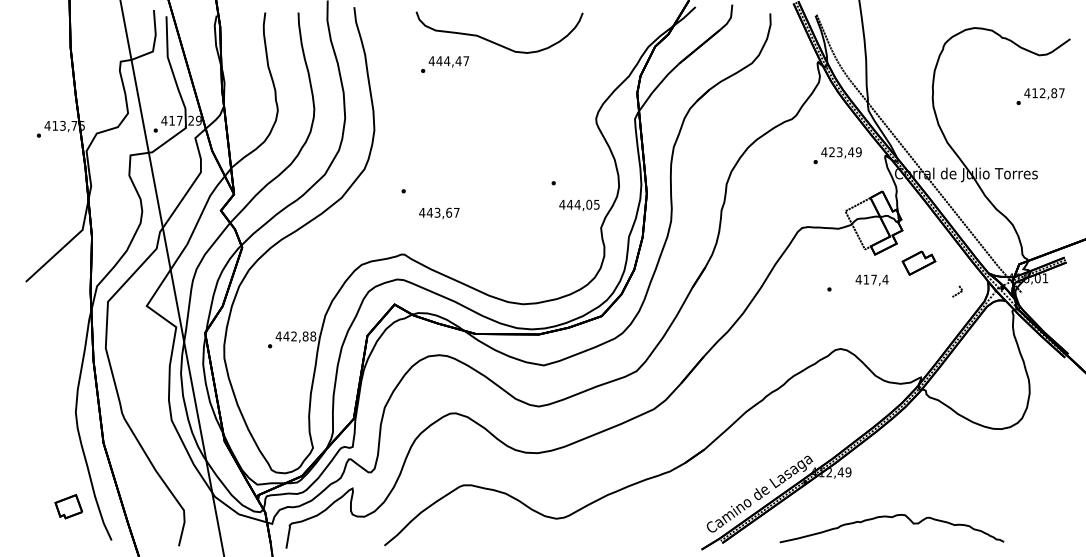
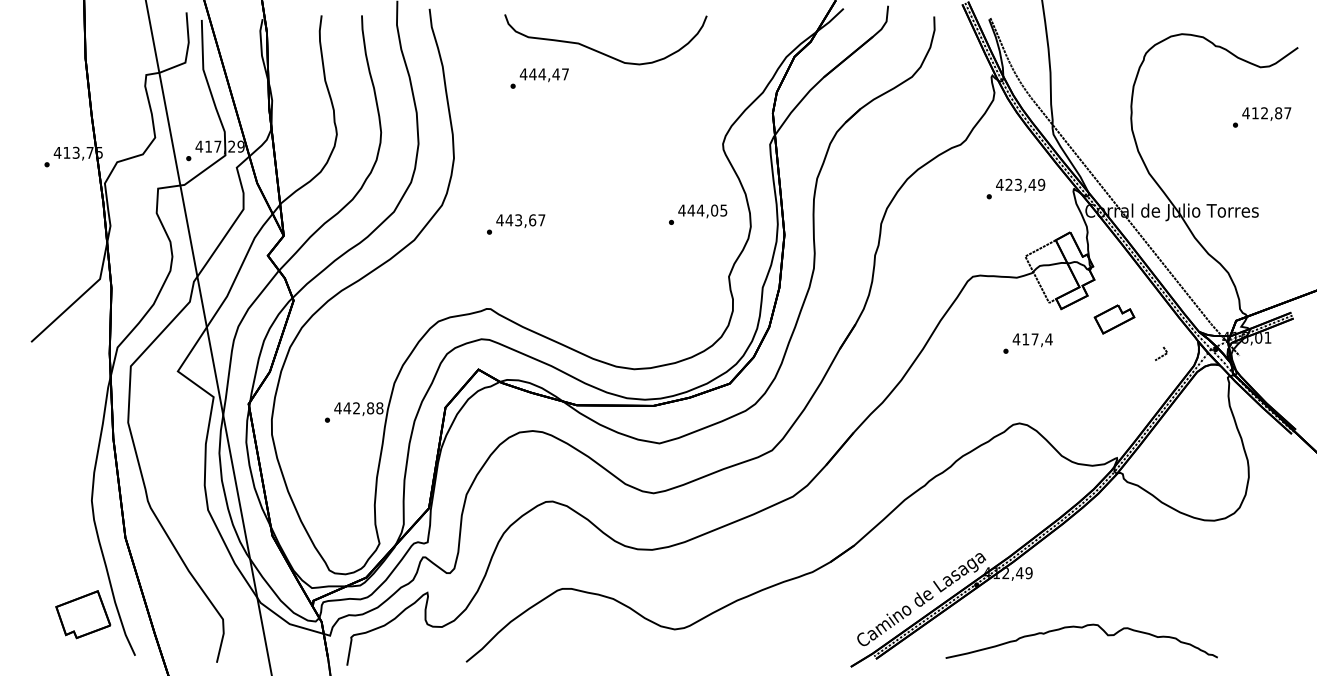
text: (579, 205) -> (702, 211), moved
text: (439, 212) -> (520, 220), moved
text: (871, 280) -> (1032, 340), moved
part: (68, 506) -> (83, 614), size x1.67

